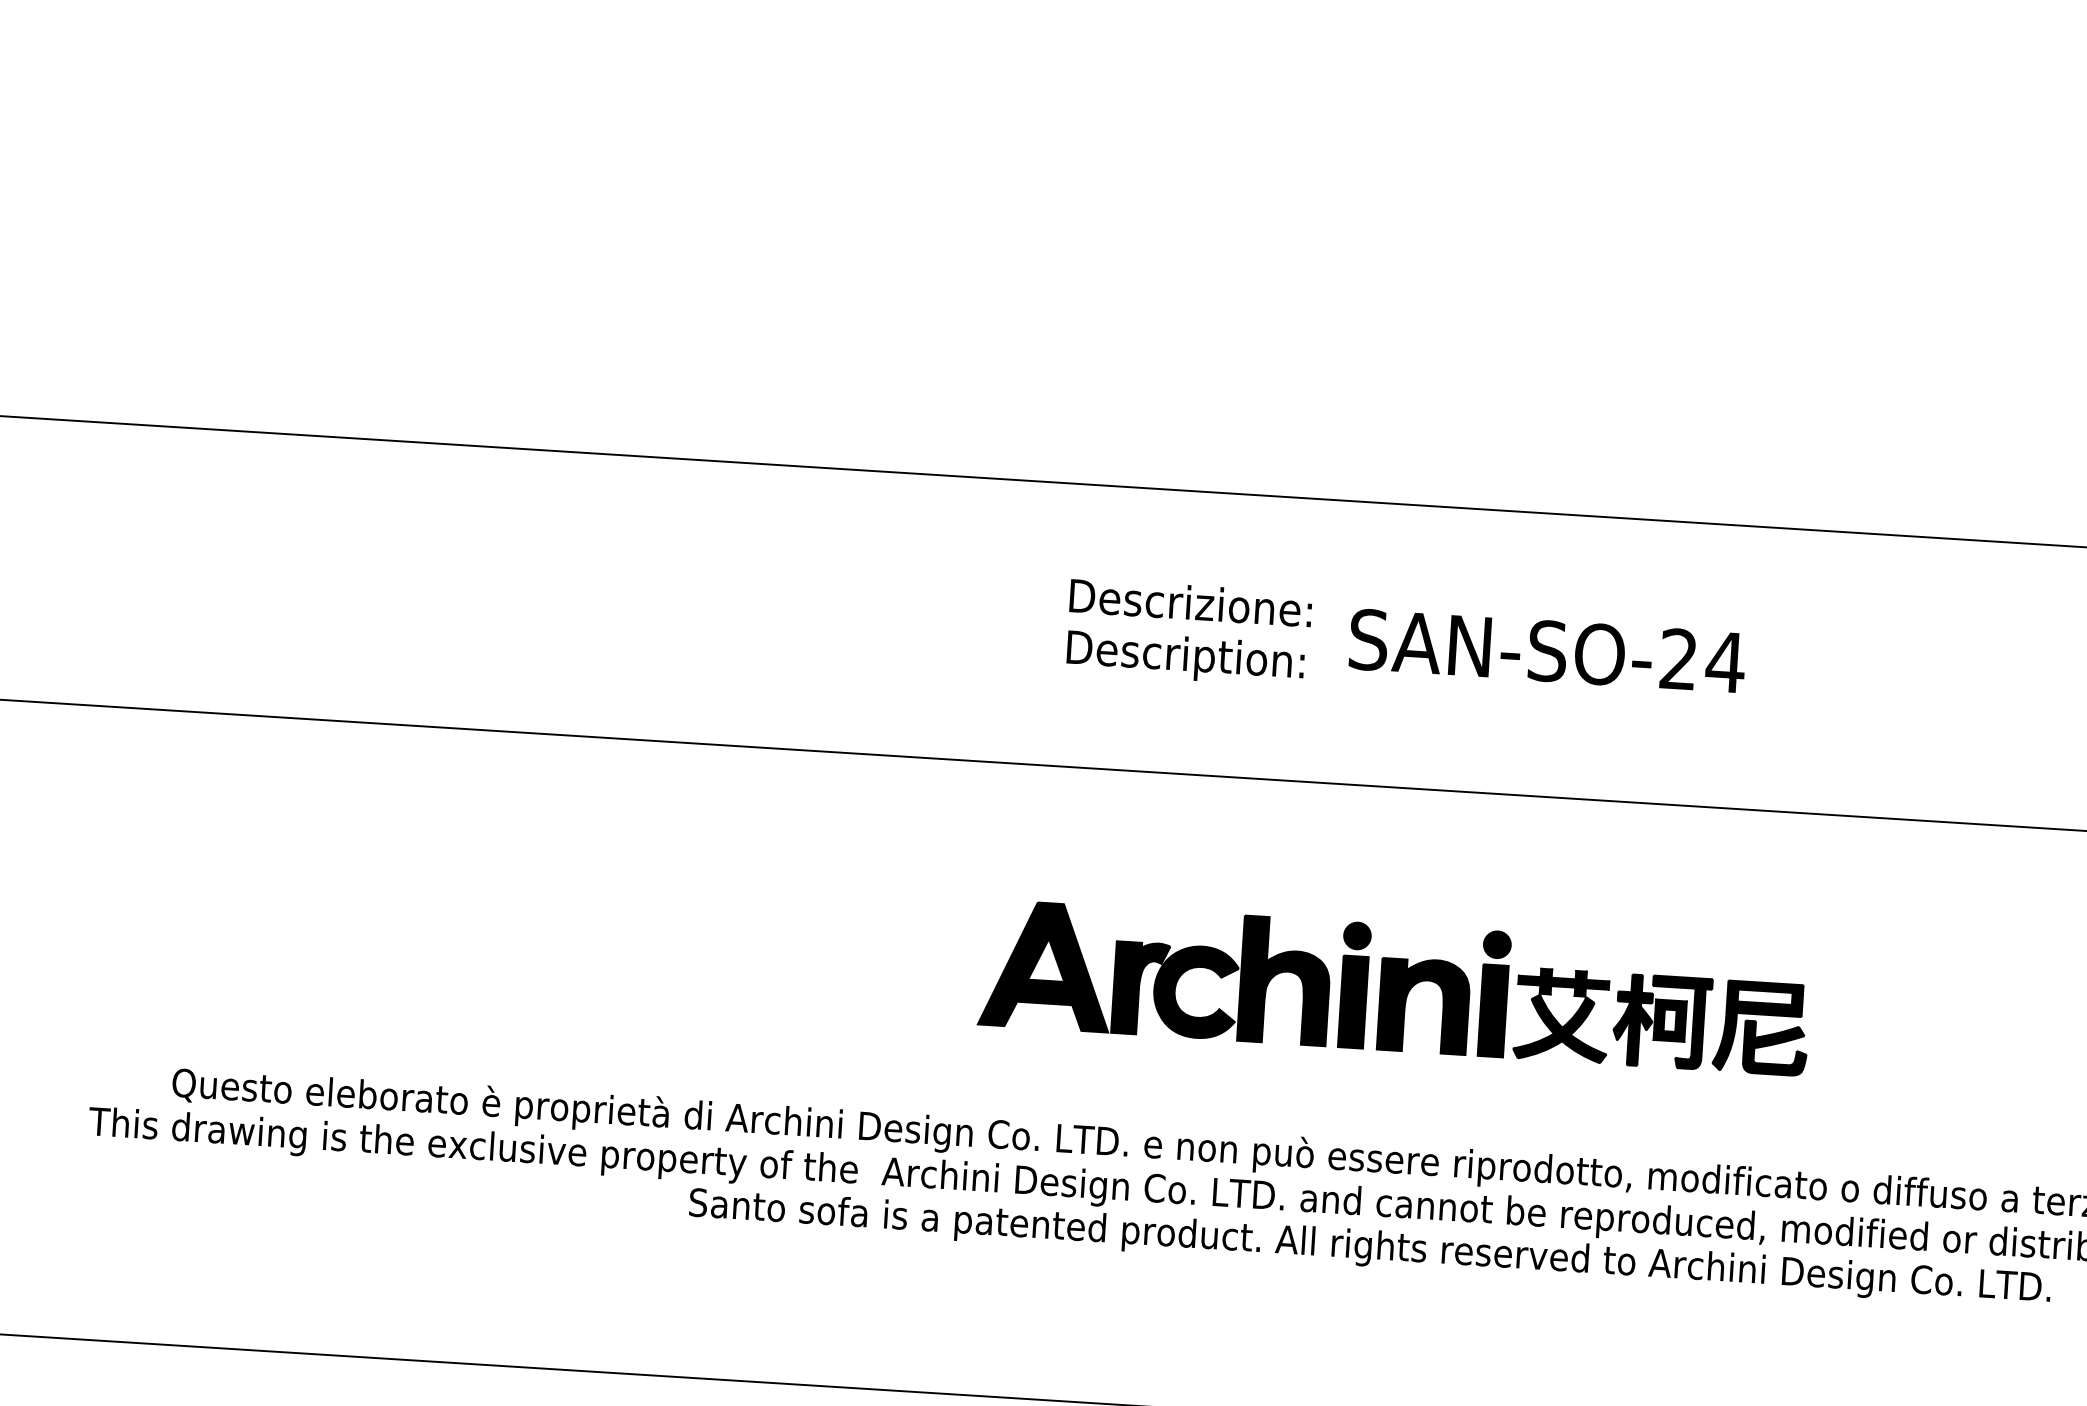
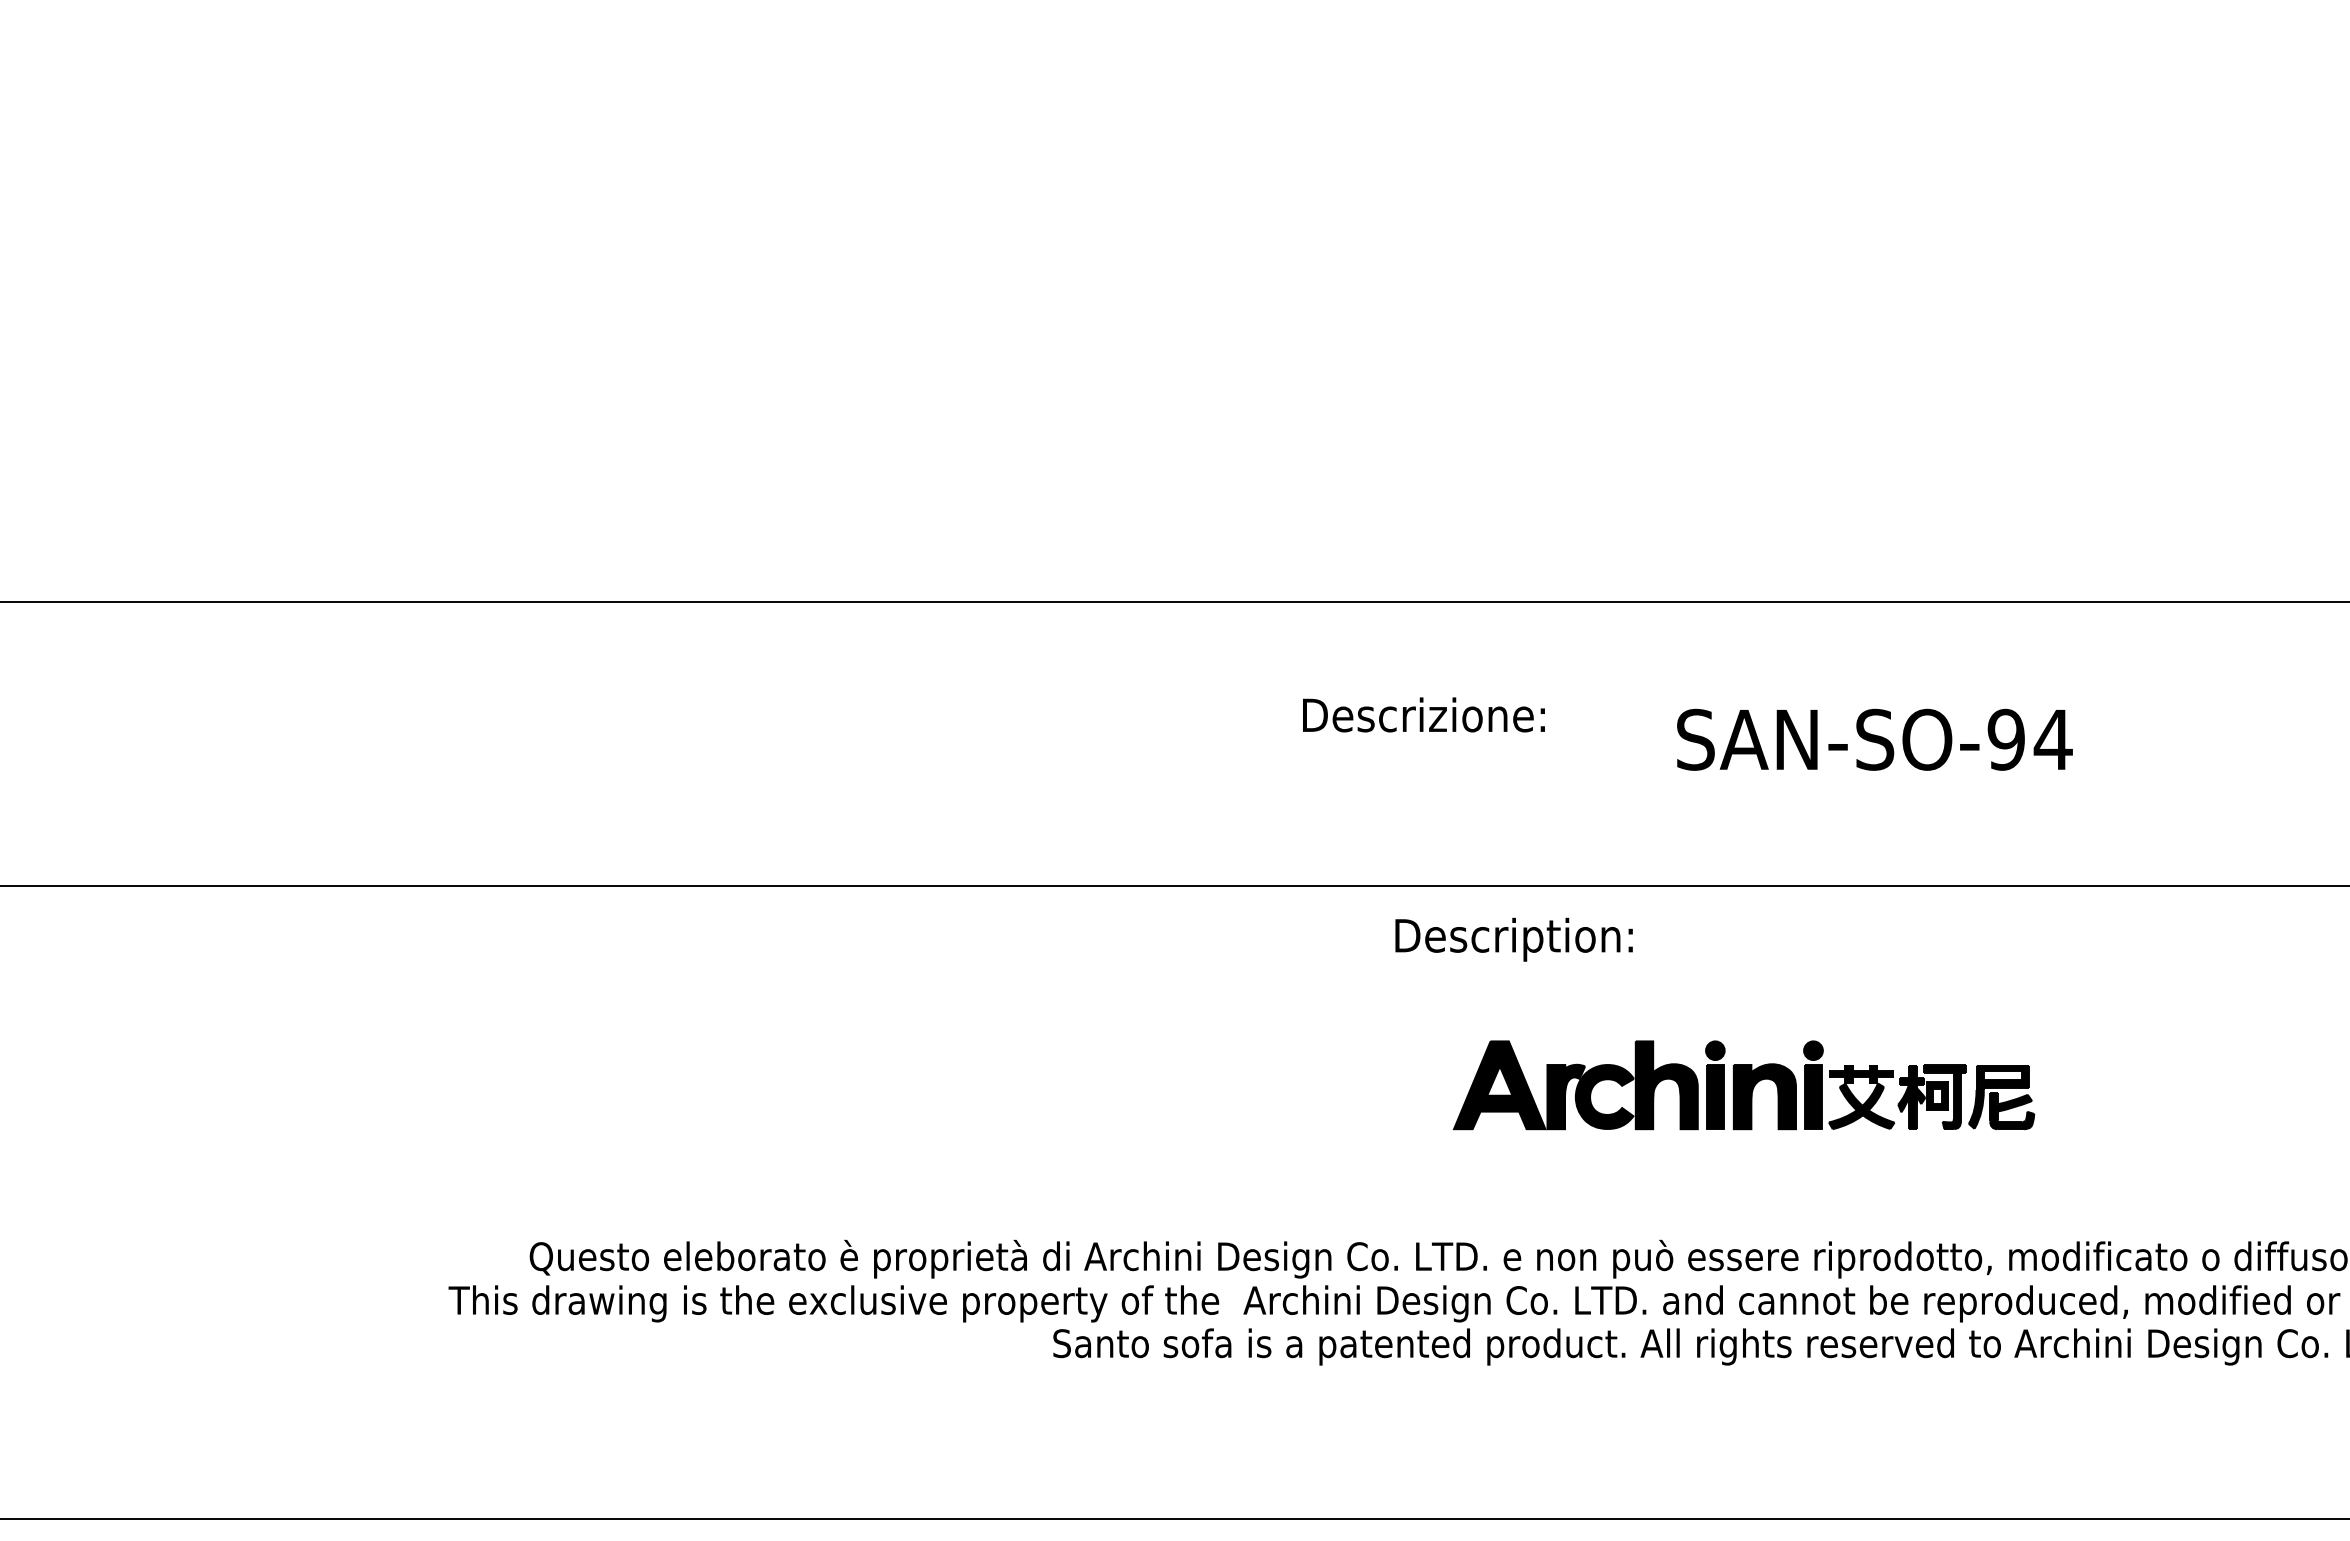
text: (1190, 602) -> (1423, 714), moved
text: (1185, 658) -> (1513, 939), moved
text: (1677, 659) -> (2005, 739), SAN-SO-24 -> SAN-SO-94
part: (1394, 986) -> (1743, 1084), size x0.7

